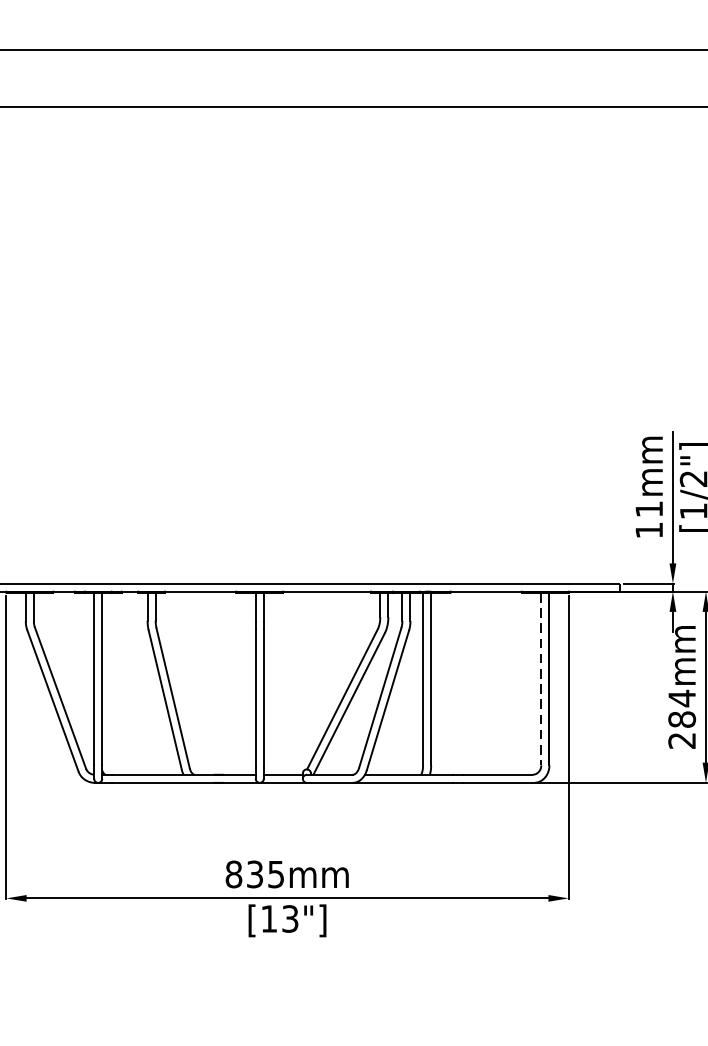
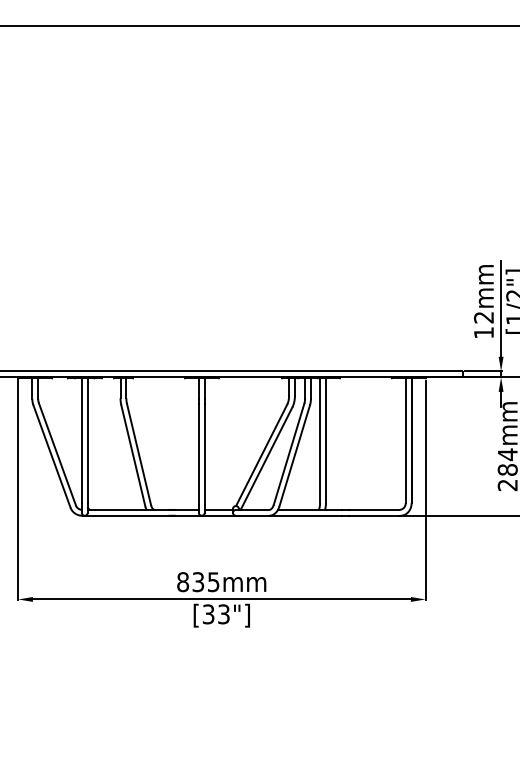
text: (648, 509) -> (483, 317), 11mm -> 12mm
line: (540, 680) -> (405, 441), dashed -> solid
text: (269, 919) -> (208, 614), [13"] -> [33"]

